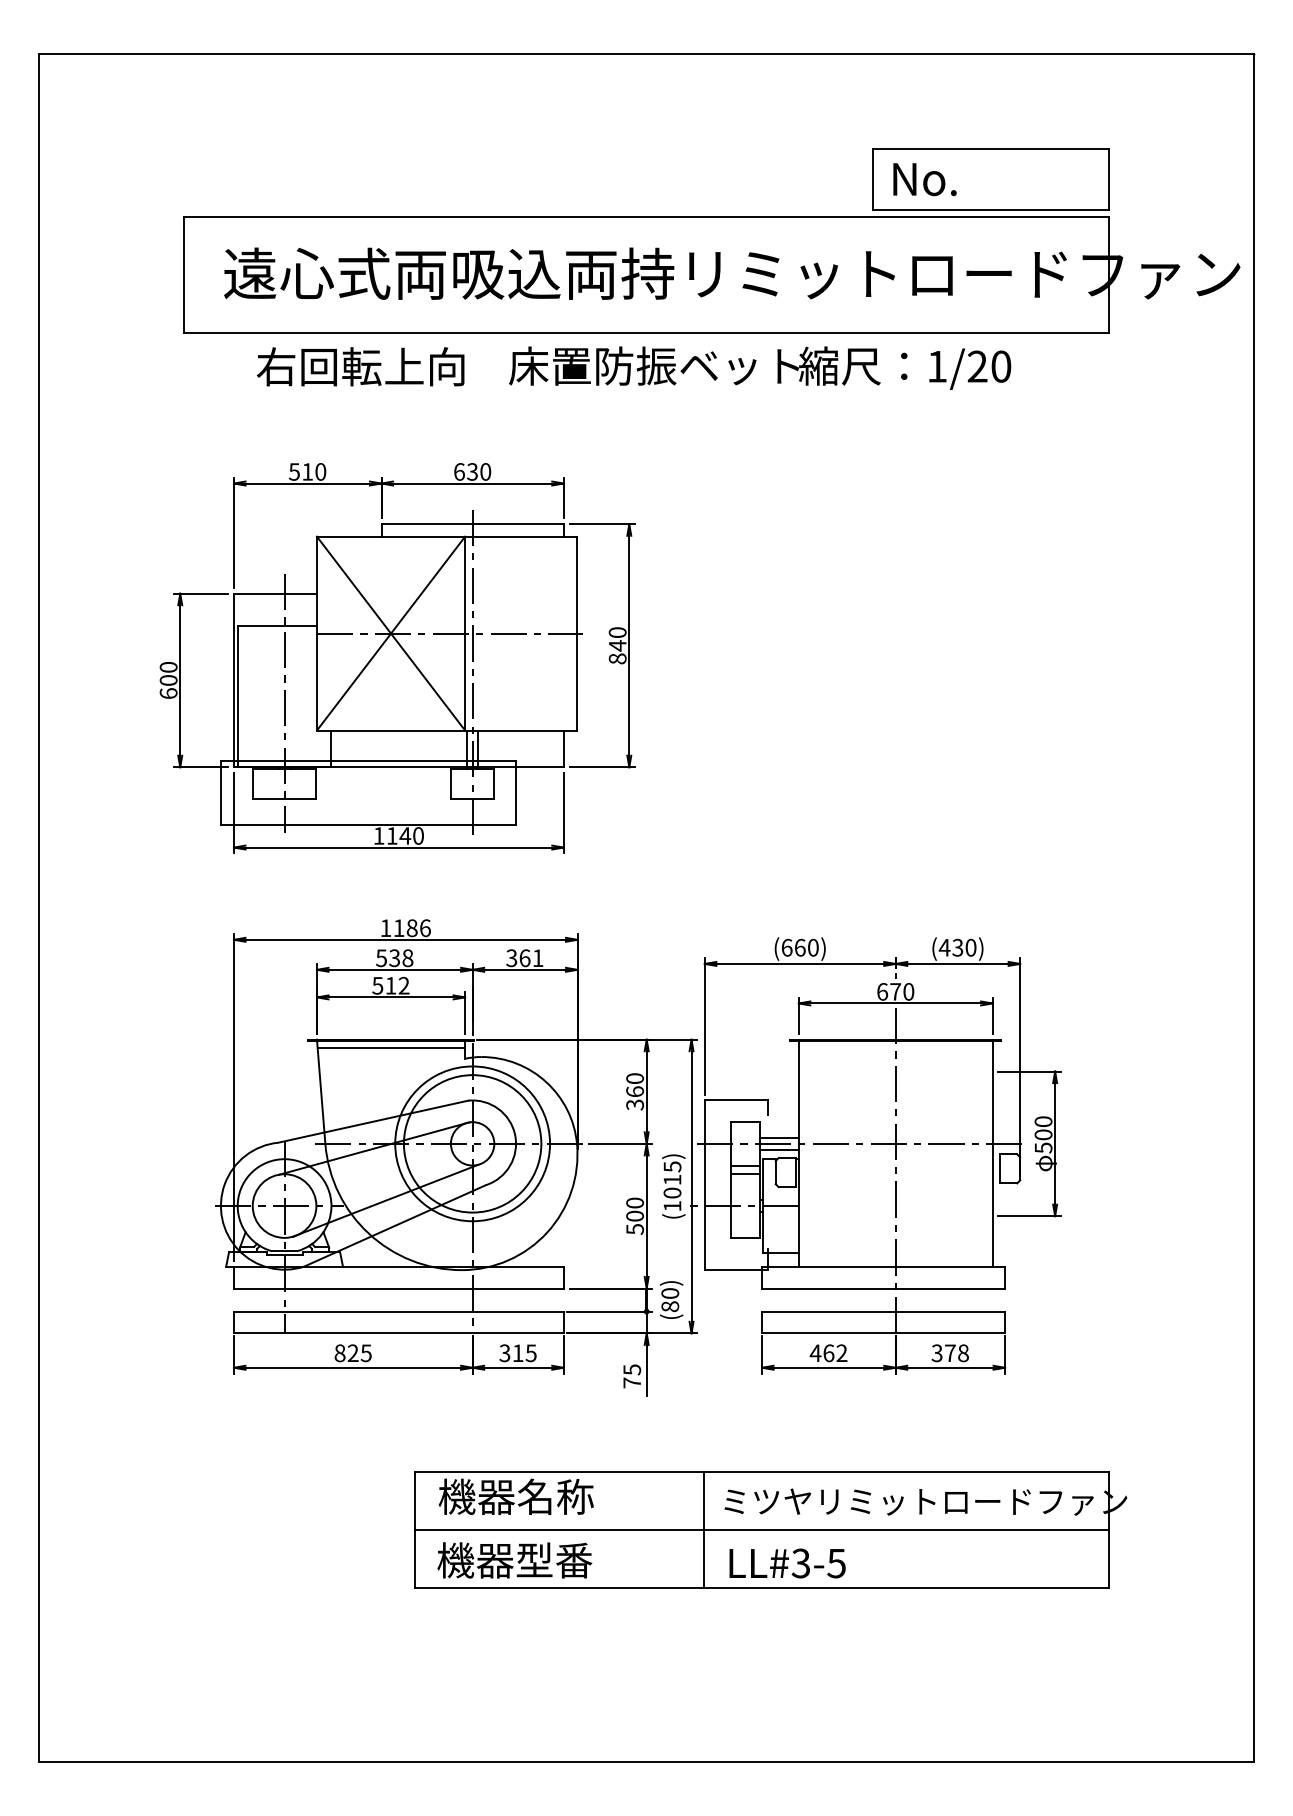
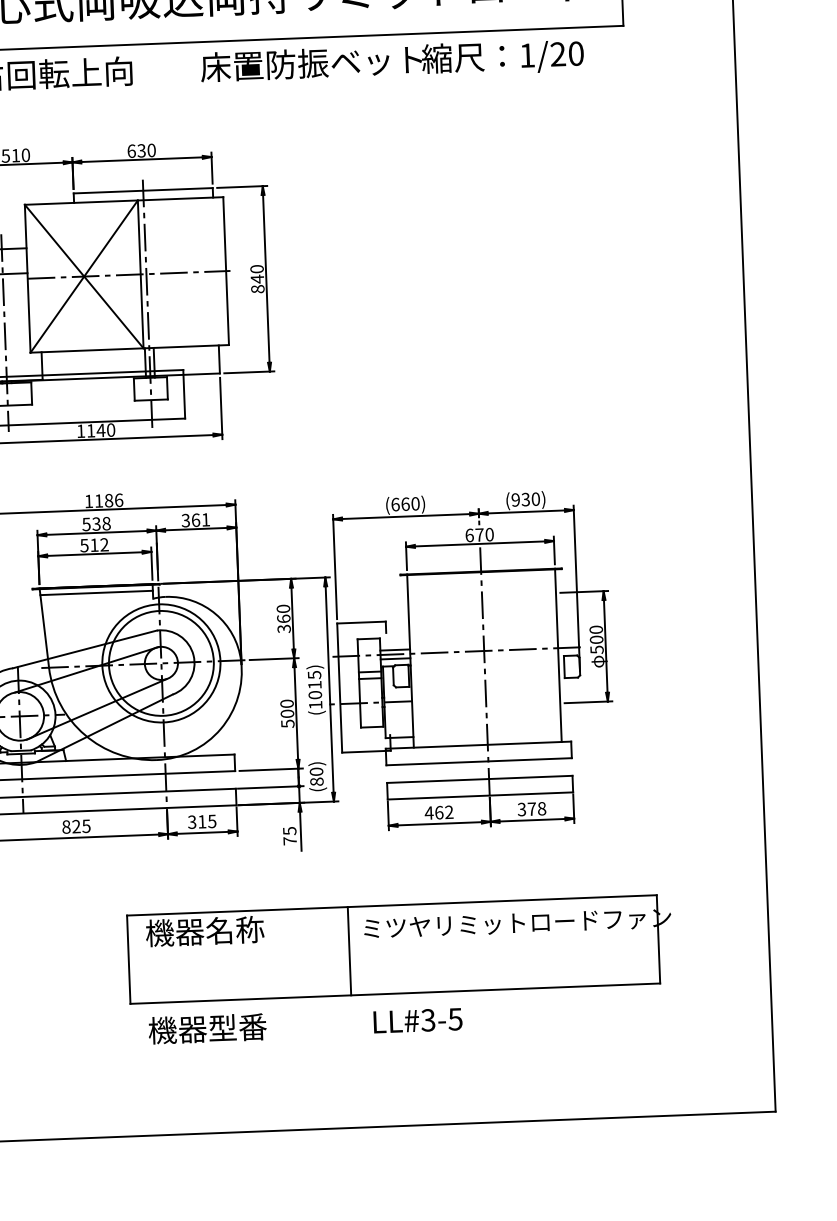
text: (760, 367) -> (392, 61), moved
text: (944, 947) -> (515, 499), (430) -> (930)
line: (762, 1530) -> (393, 949), removed
text: (514, 1560) -> (207, 1028), moved
text: (787, 1563) -> (417, 1020), moved

